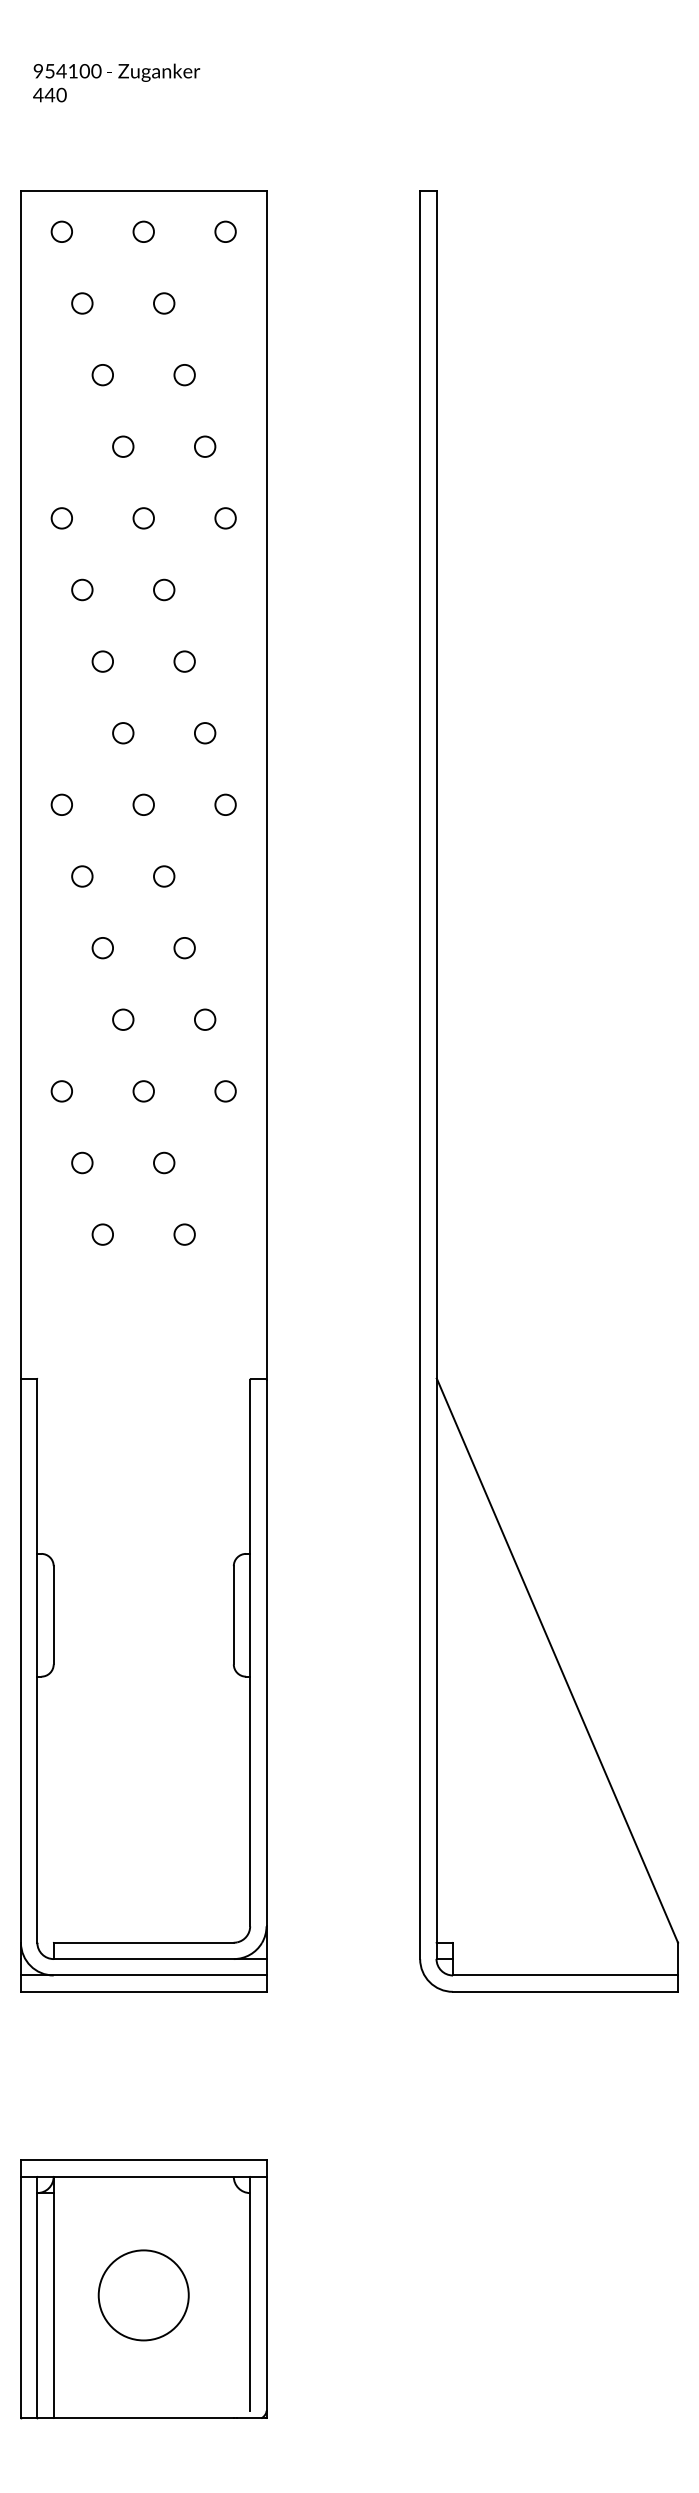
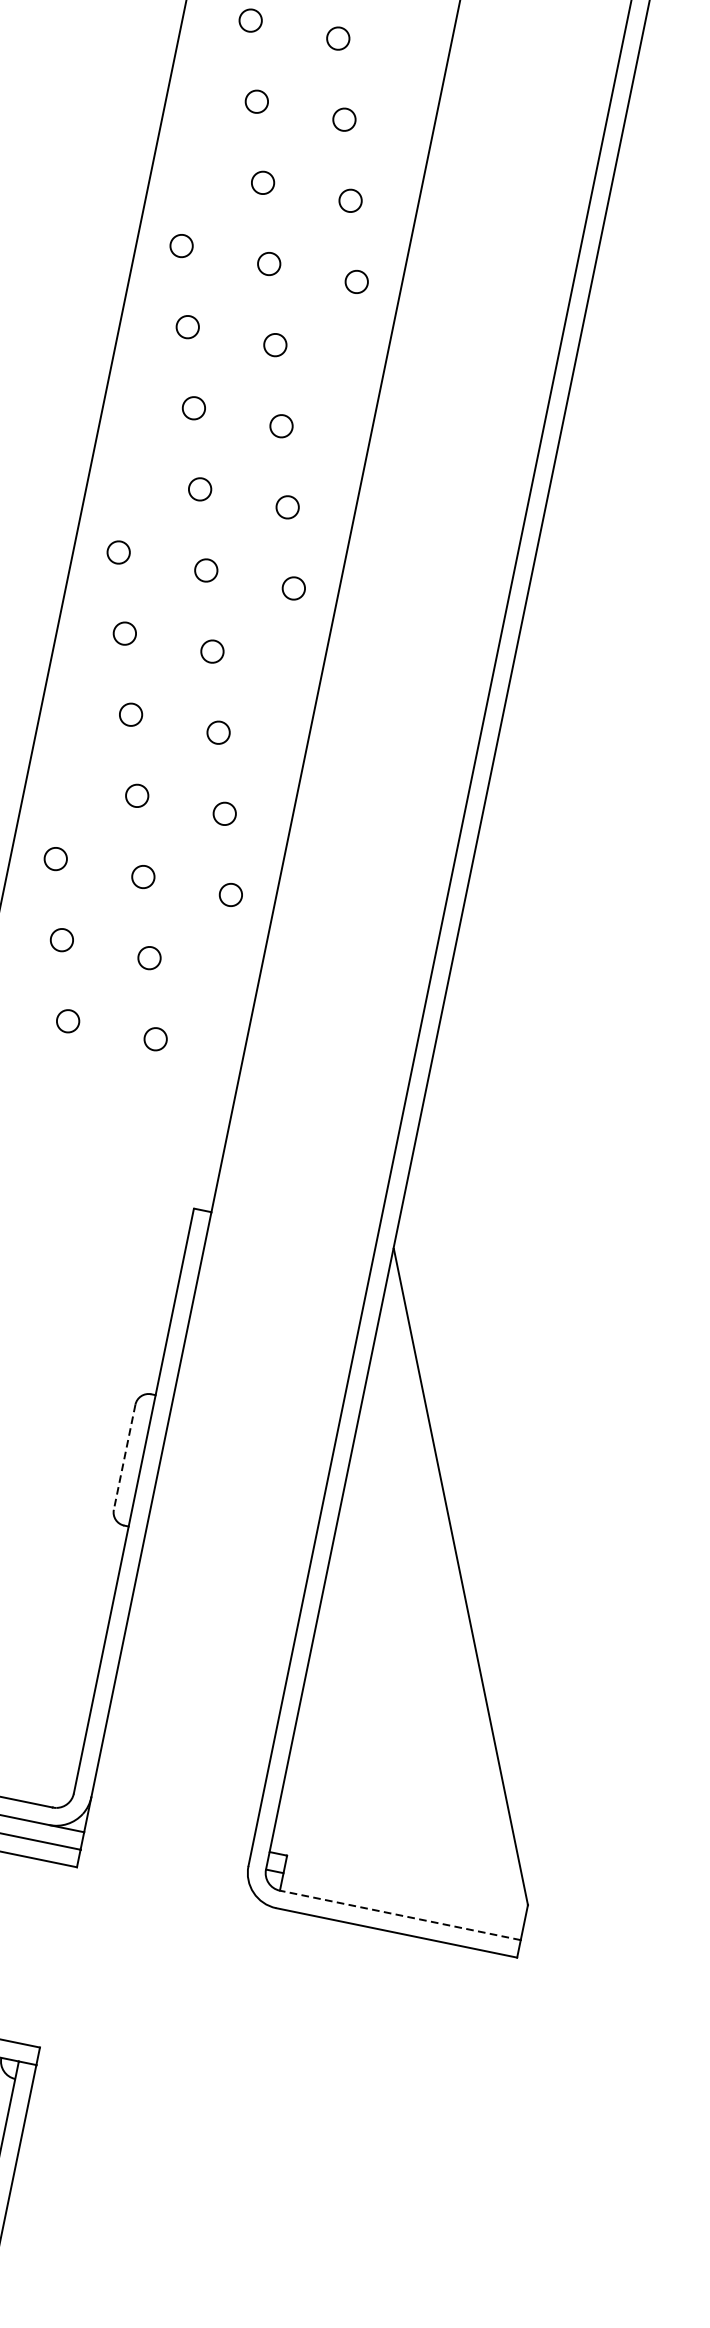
line: (233, 1615) -> (124, 1457), solid -> dashed
line: (565, 1975) -> (400, 1915), solid -> dashed

